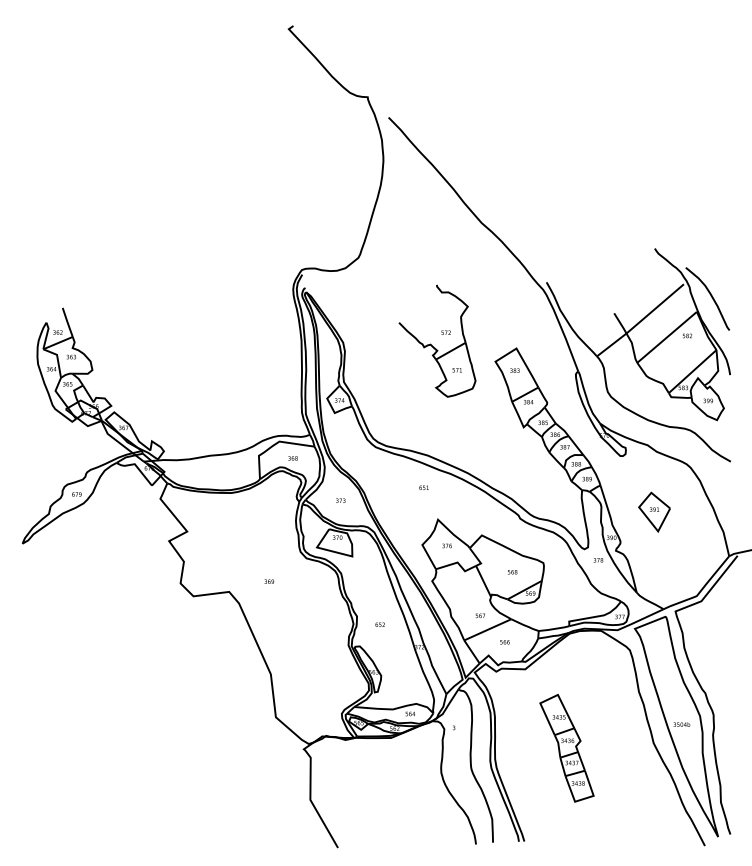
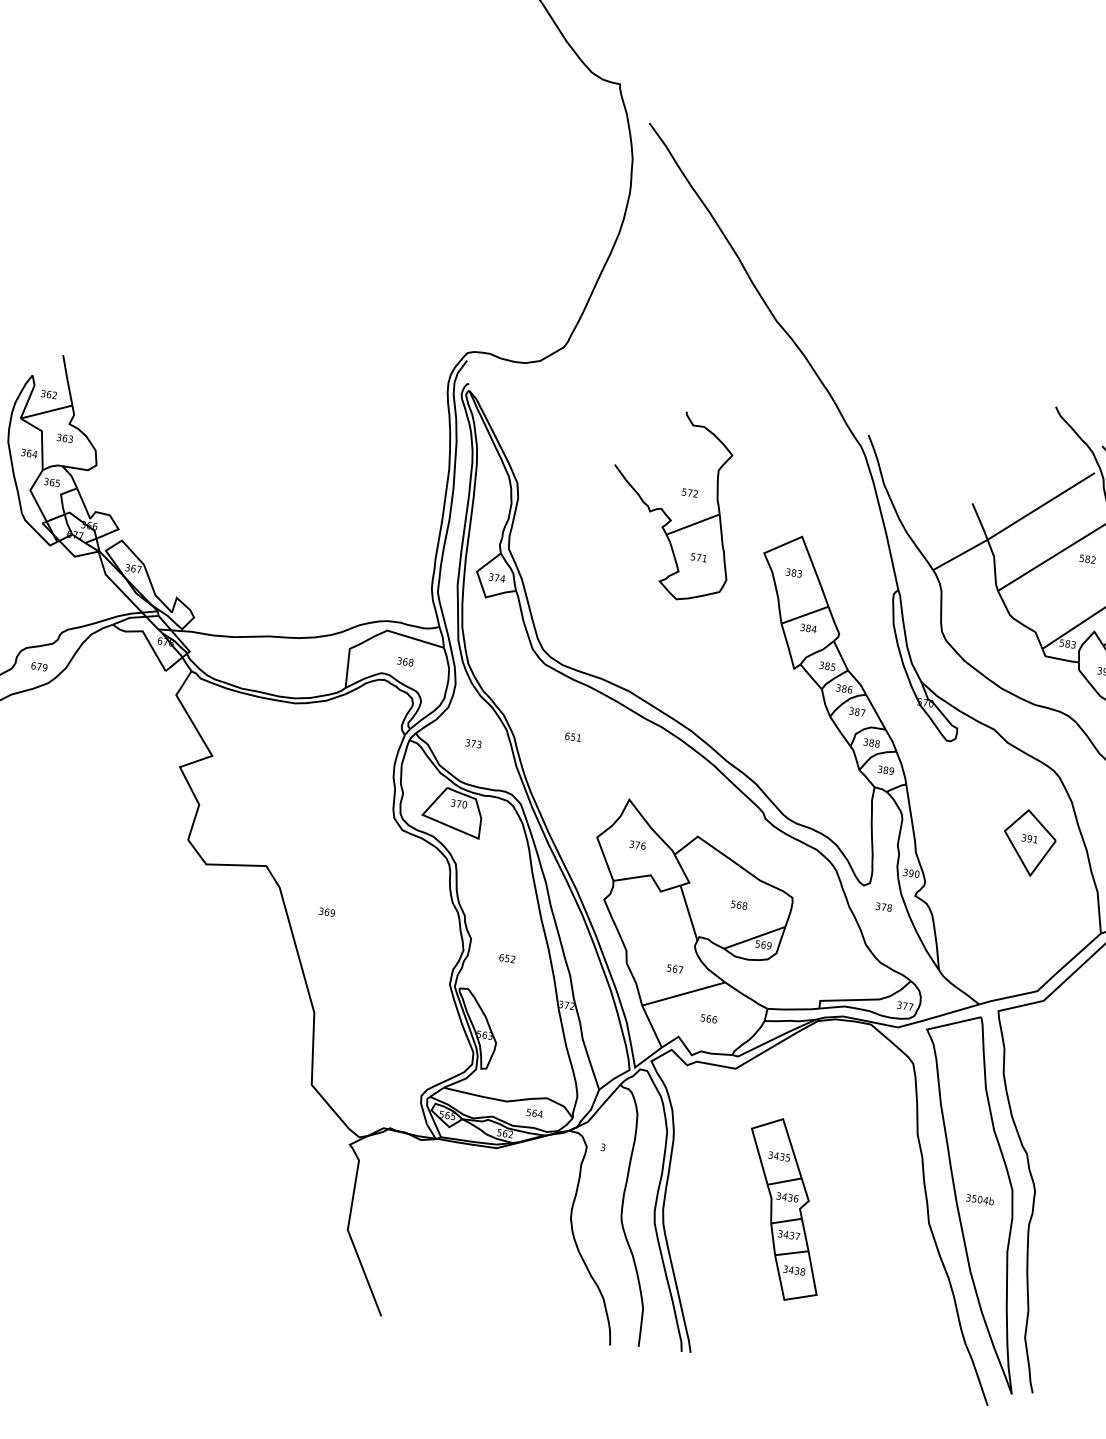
text: (423, 487) -> (572, 736), moved
part: (654, 511) -> (1029, 841), moved
text: (269, 581) -> (327, 911), moved

